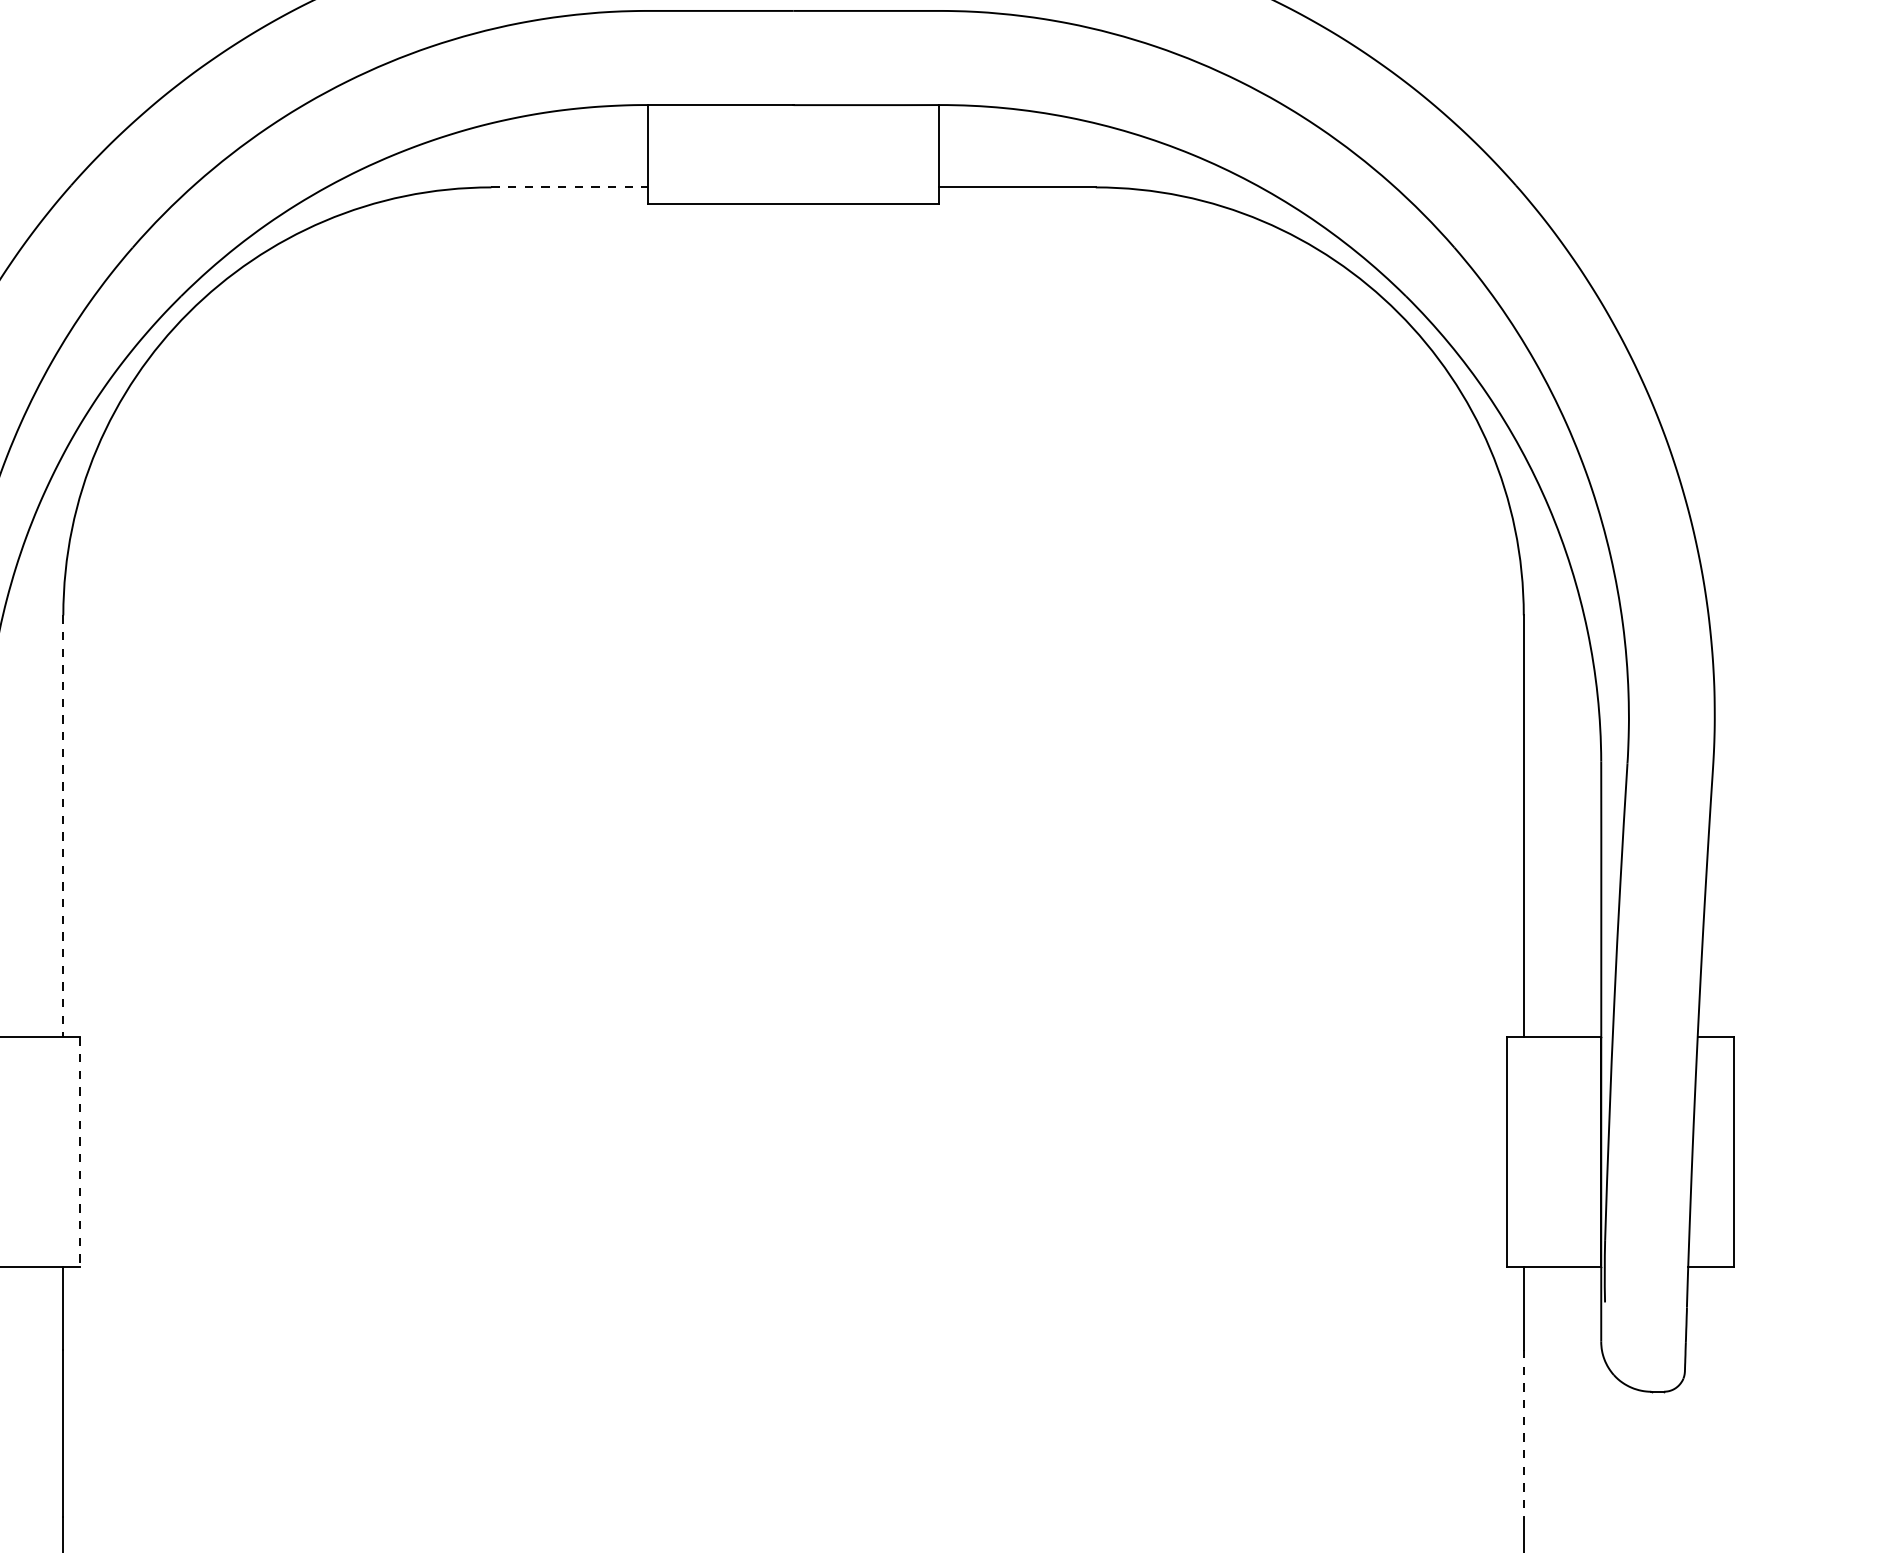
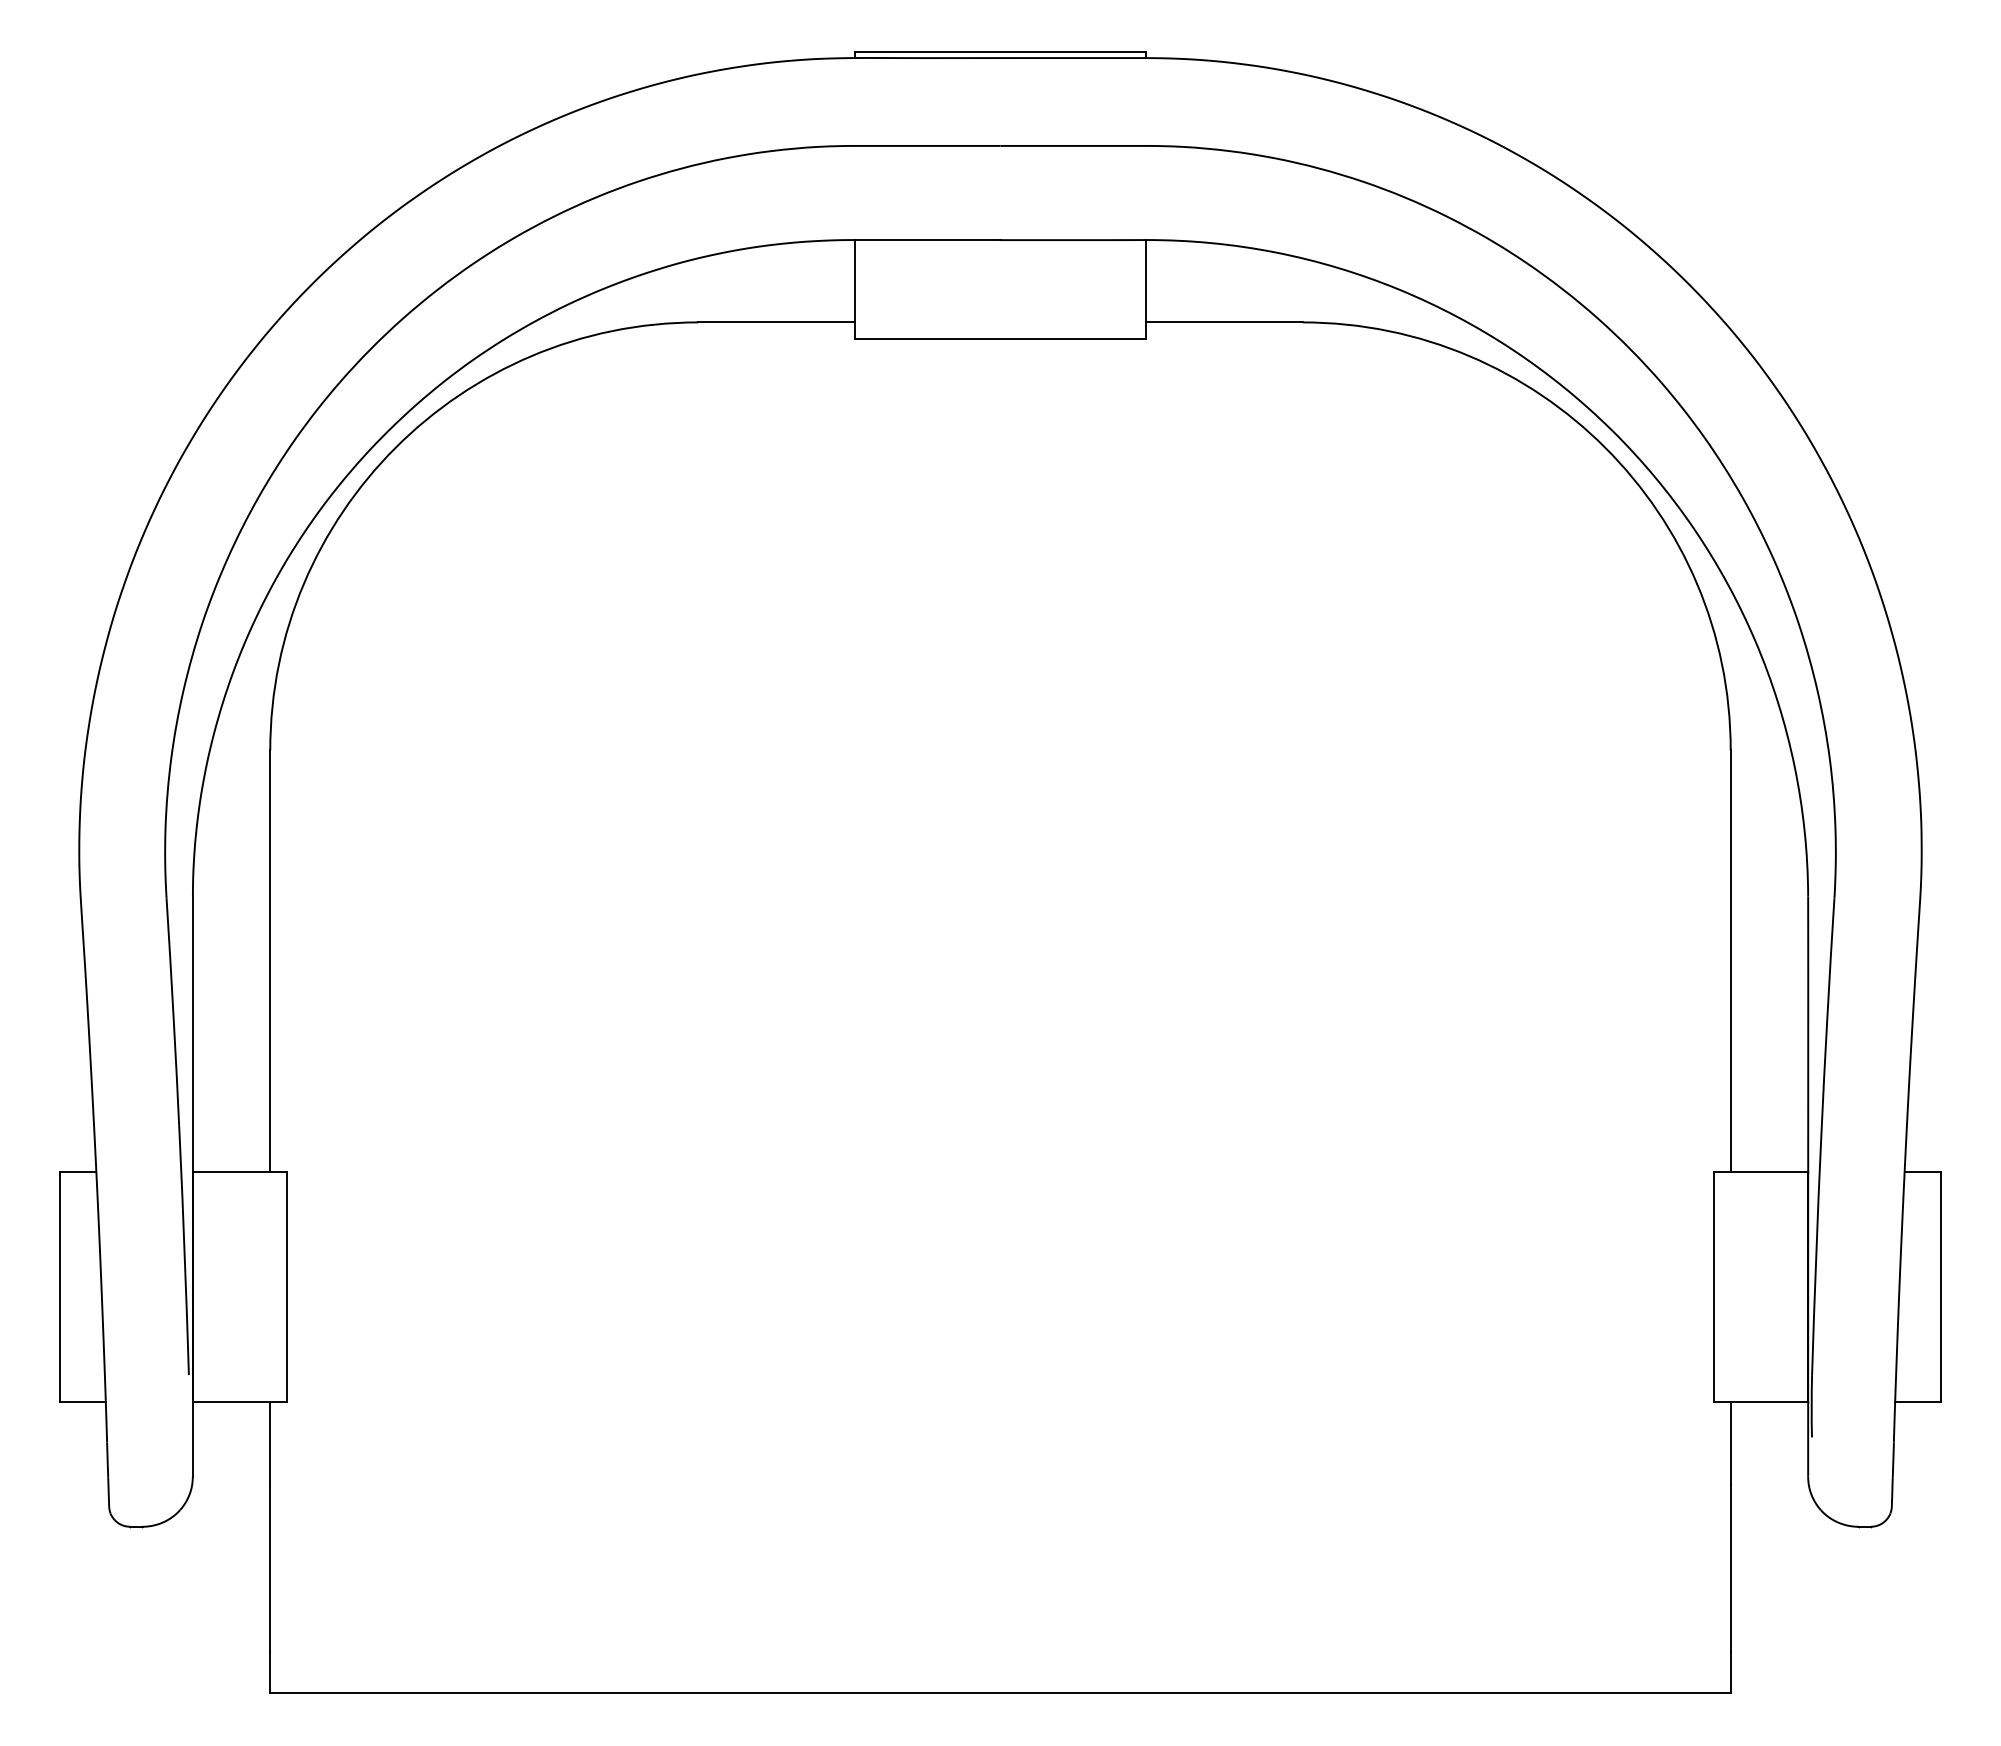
line: (569, 187) -> (776, 322), dashed -> solid
line: (63, 826) -> (270, 961), dashed -> solid
line: (79, 1152) -> (286, 1287), dashed -> solid
line: (1523, 1433) -> (1730, 1568), dashed -> solid

